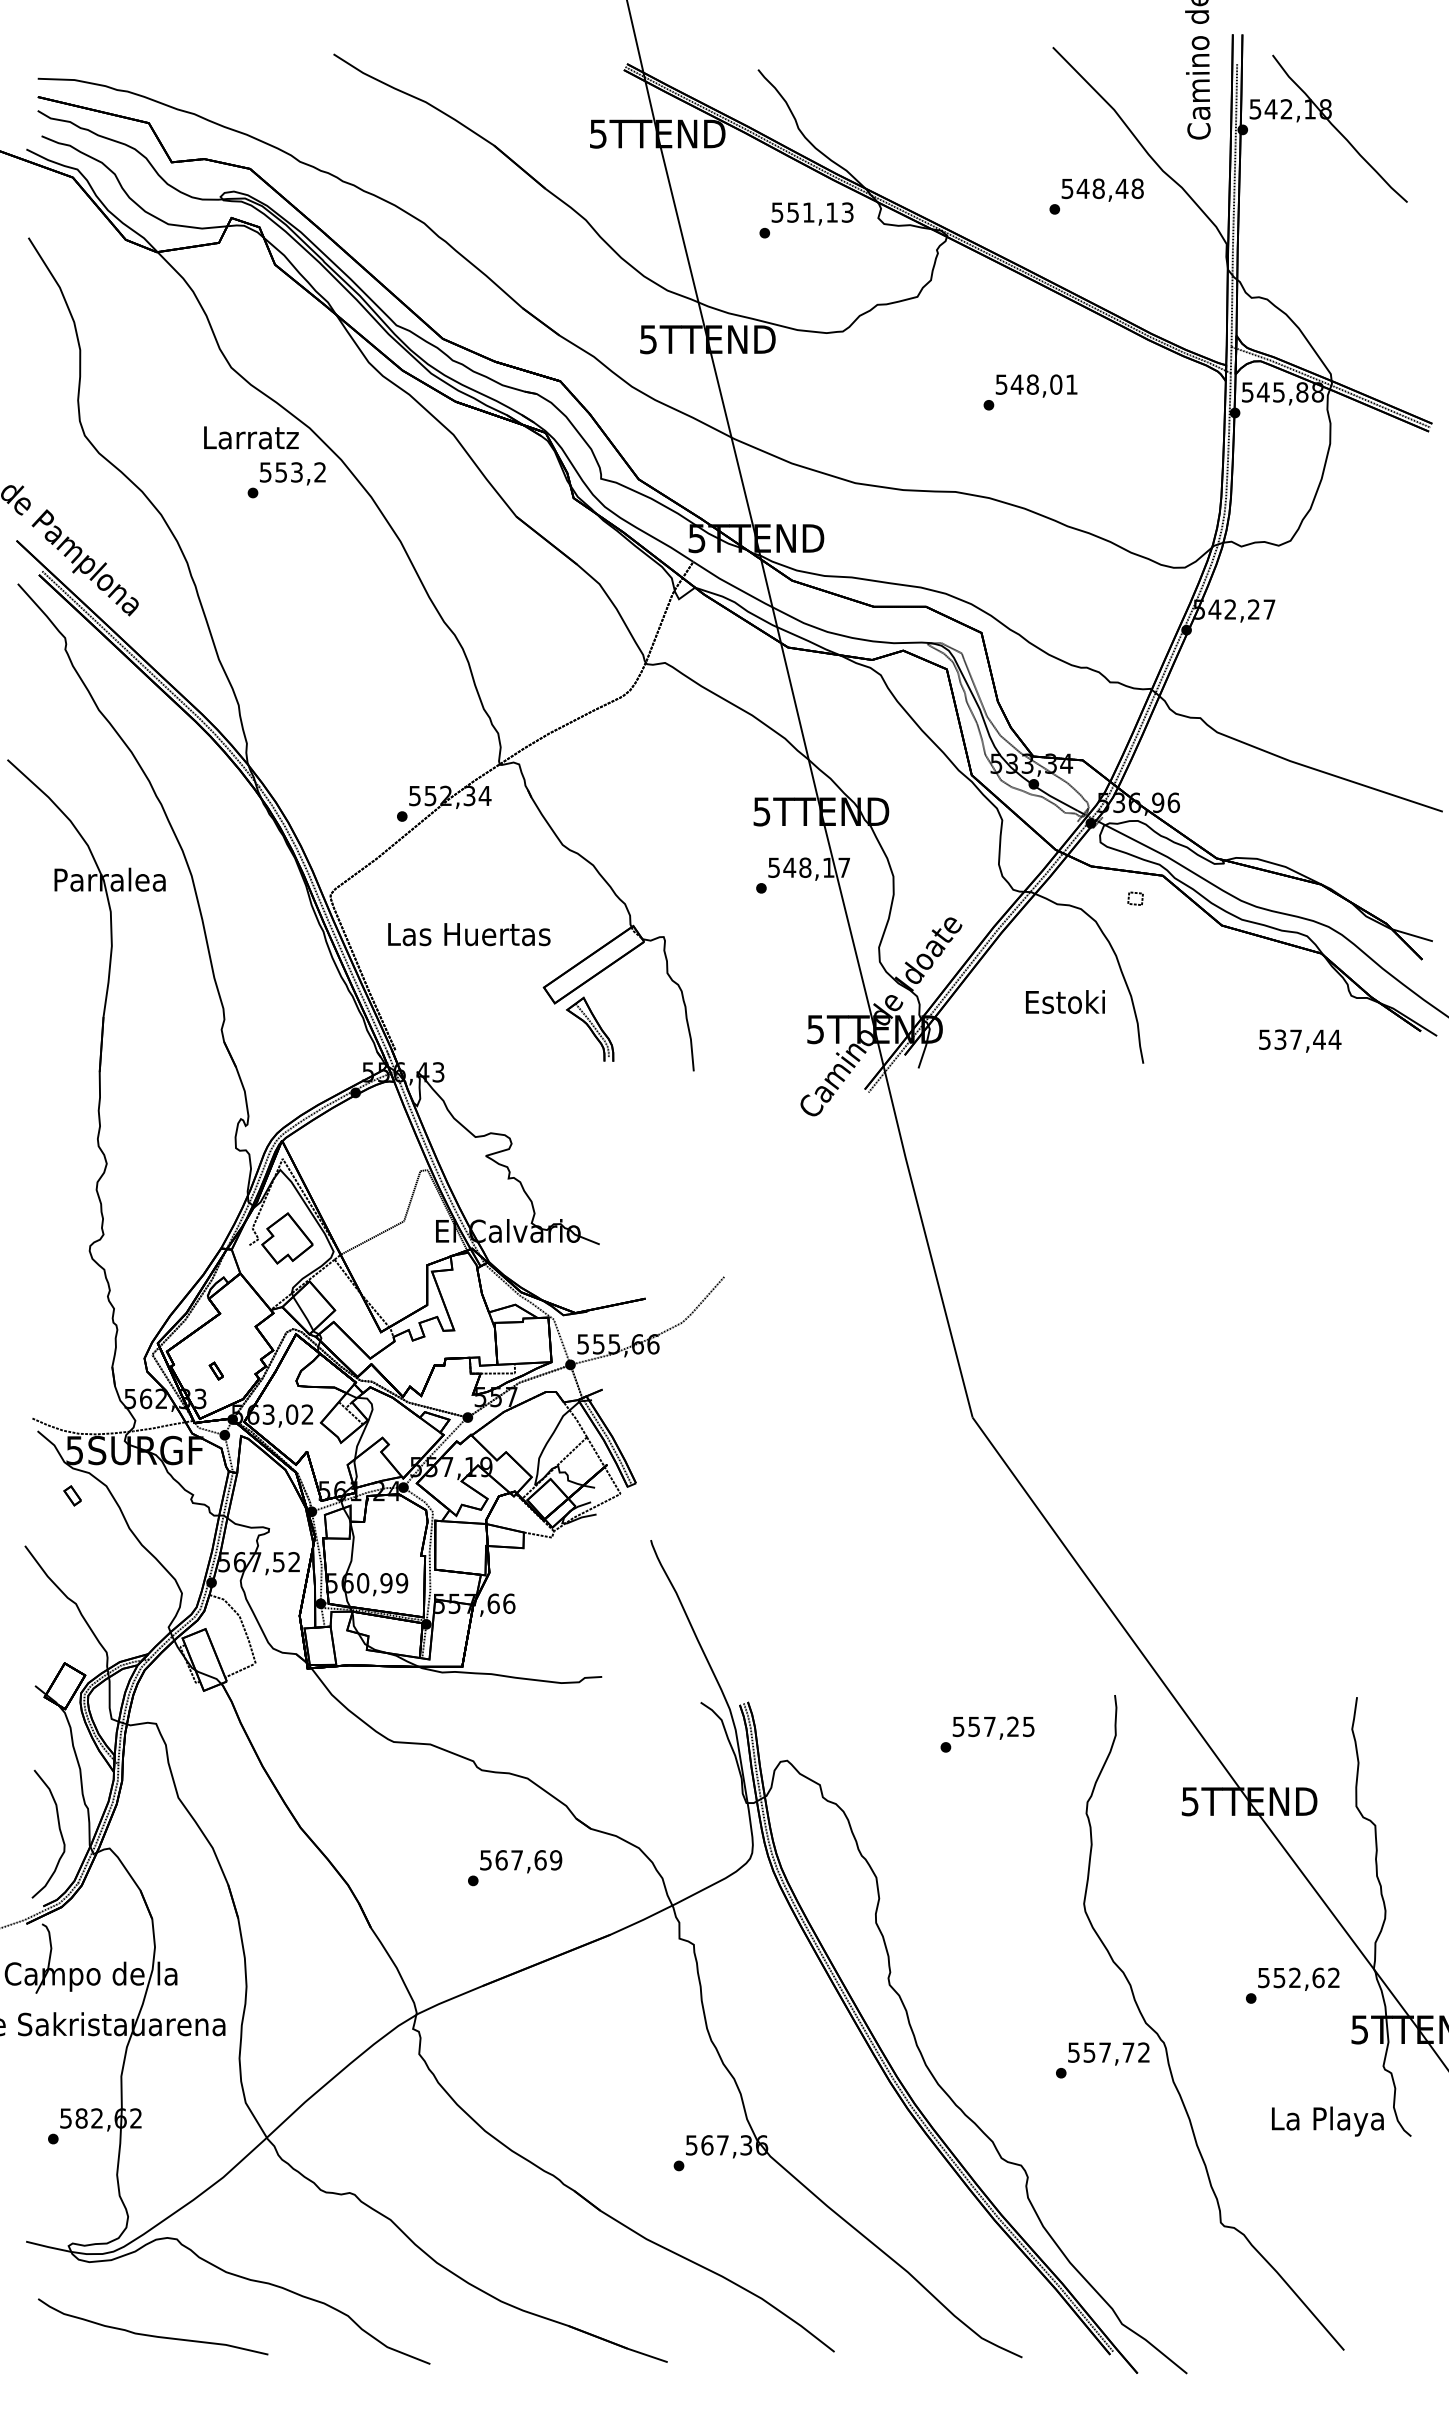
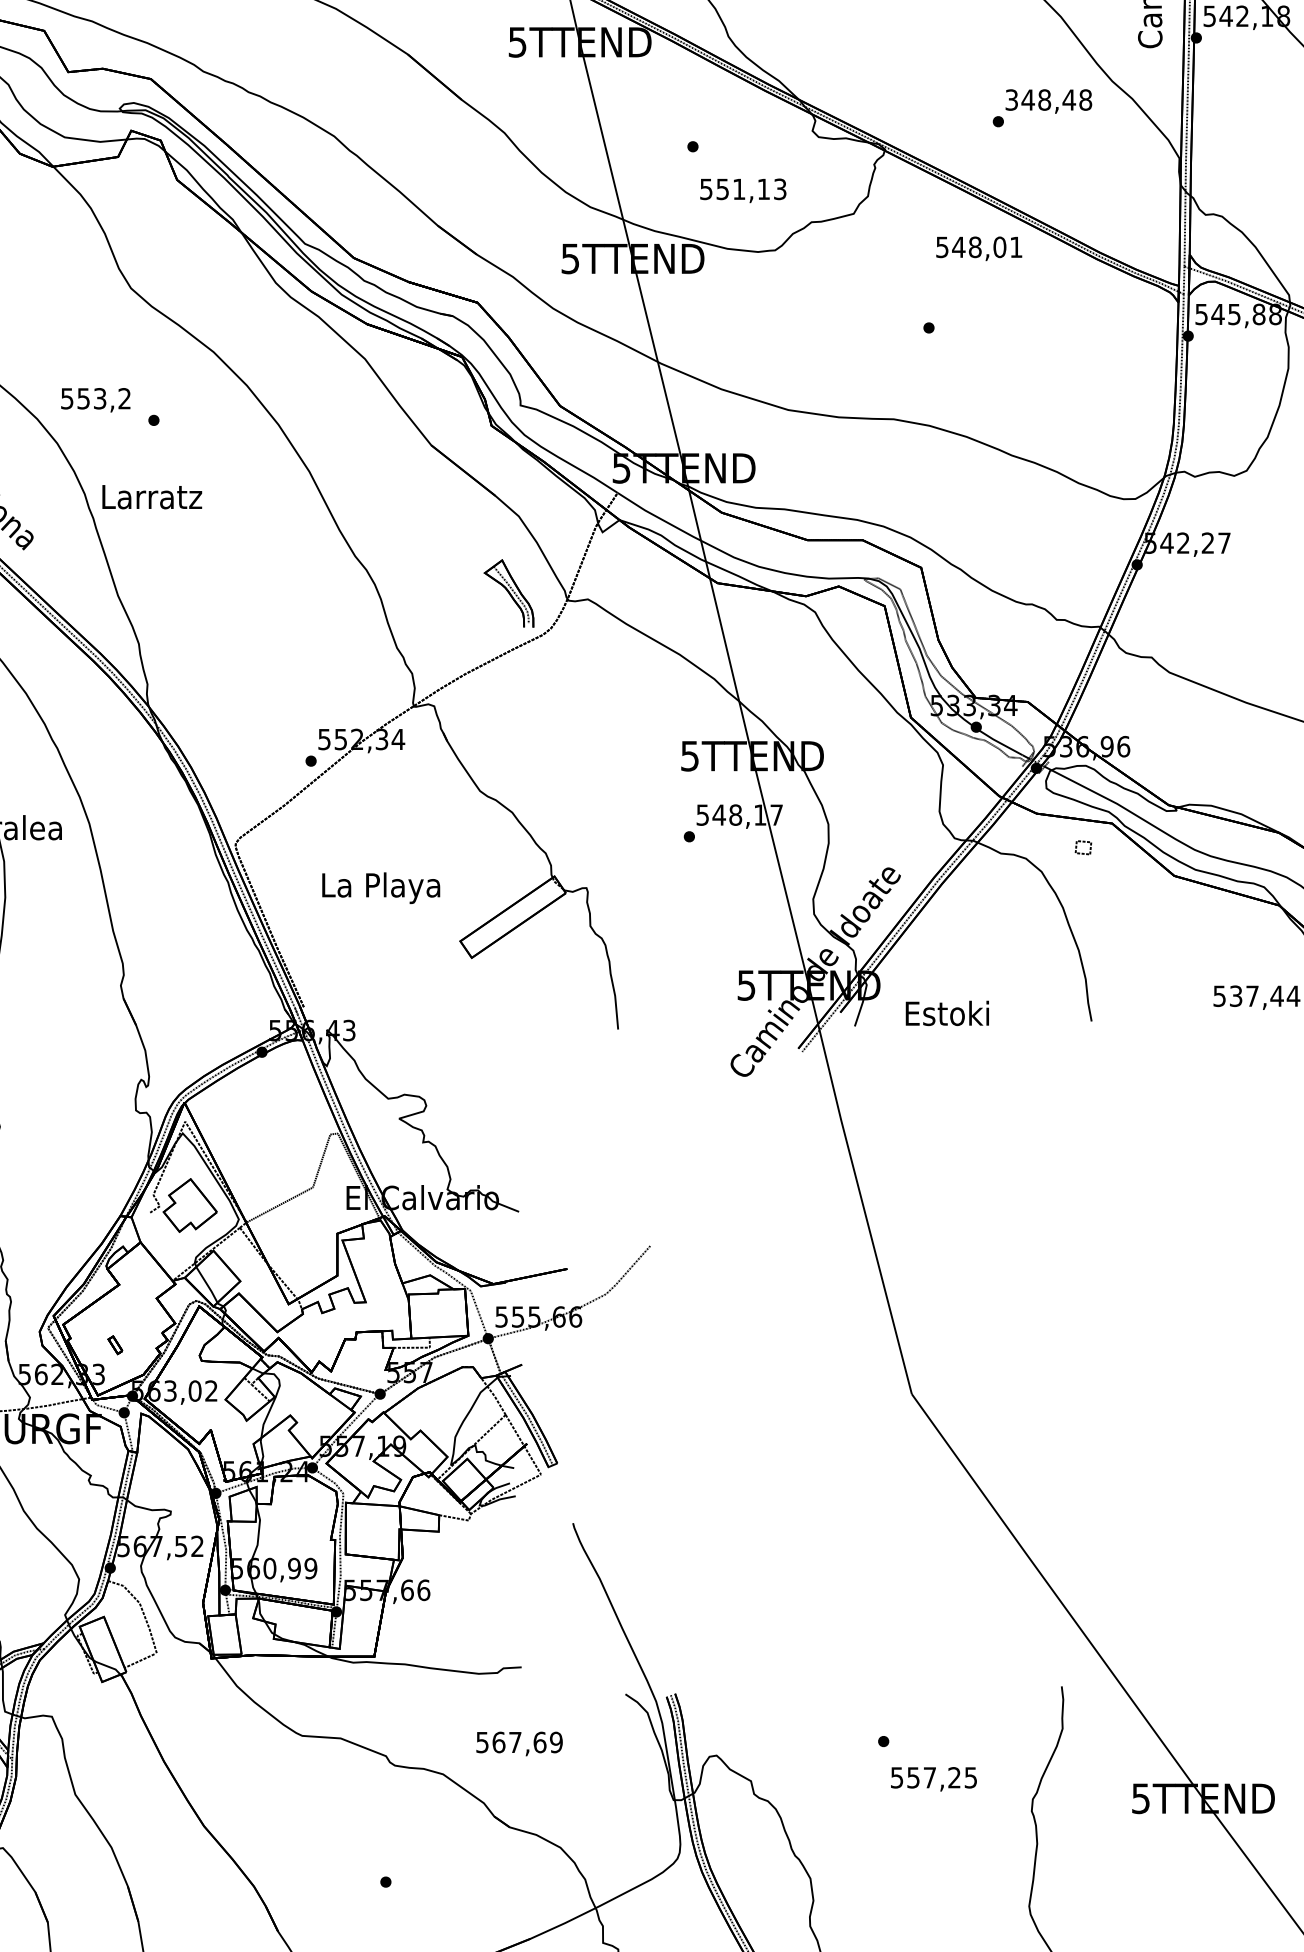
text: (1067, 188) -> (1011, 99), 548,48 -> 348,48
text: (812, 213) -> (743, 190), moved
text: (1036, 385) -> (979, 248), moved
text: (251, 437) -> (152, 496), moved
text: (292, 473) -> (95, 399), moved
text: (469, 937) -> (381, 888), Las Huertas -> La Playa
text: (1065, 1002) -> (947, 1013), moved
part: (590, 1028) -> (509, 592), moved
text: (993, 1727) -> (933, 1778), moved
text: (521, 1861) -> (519, 1743), moved

